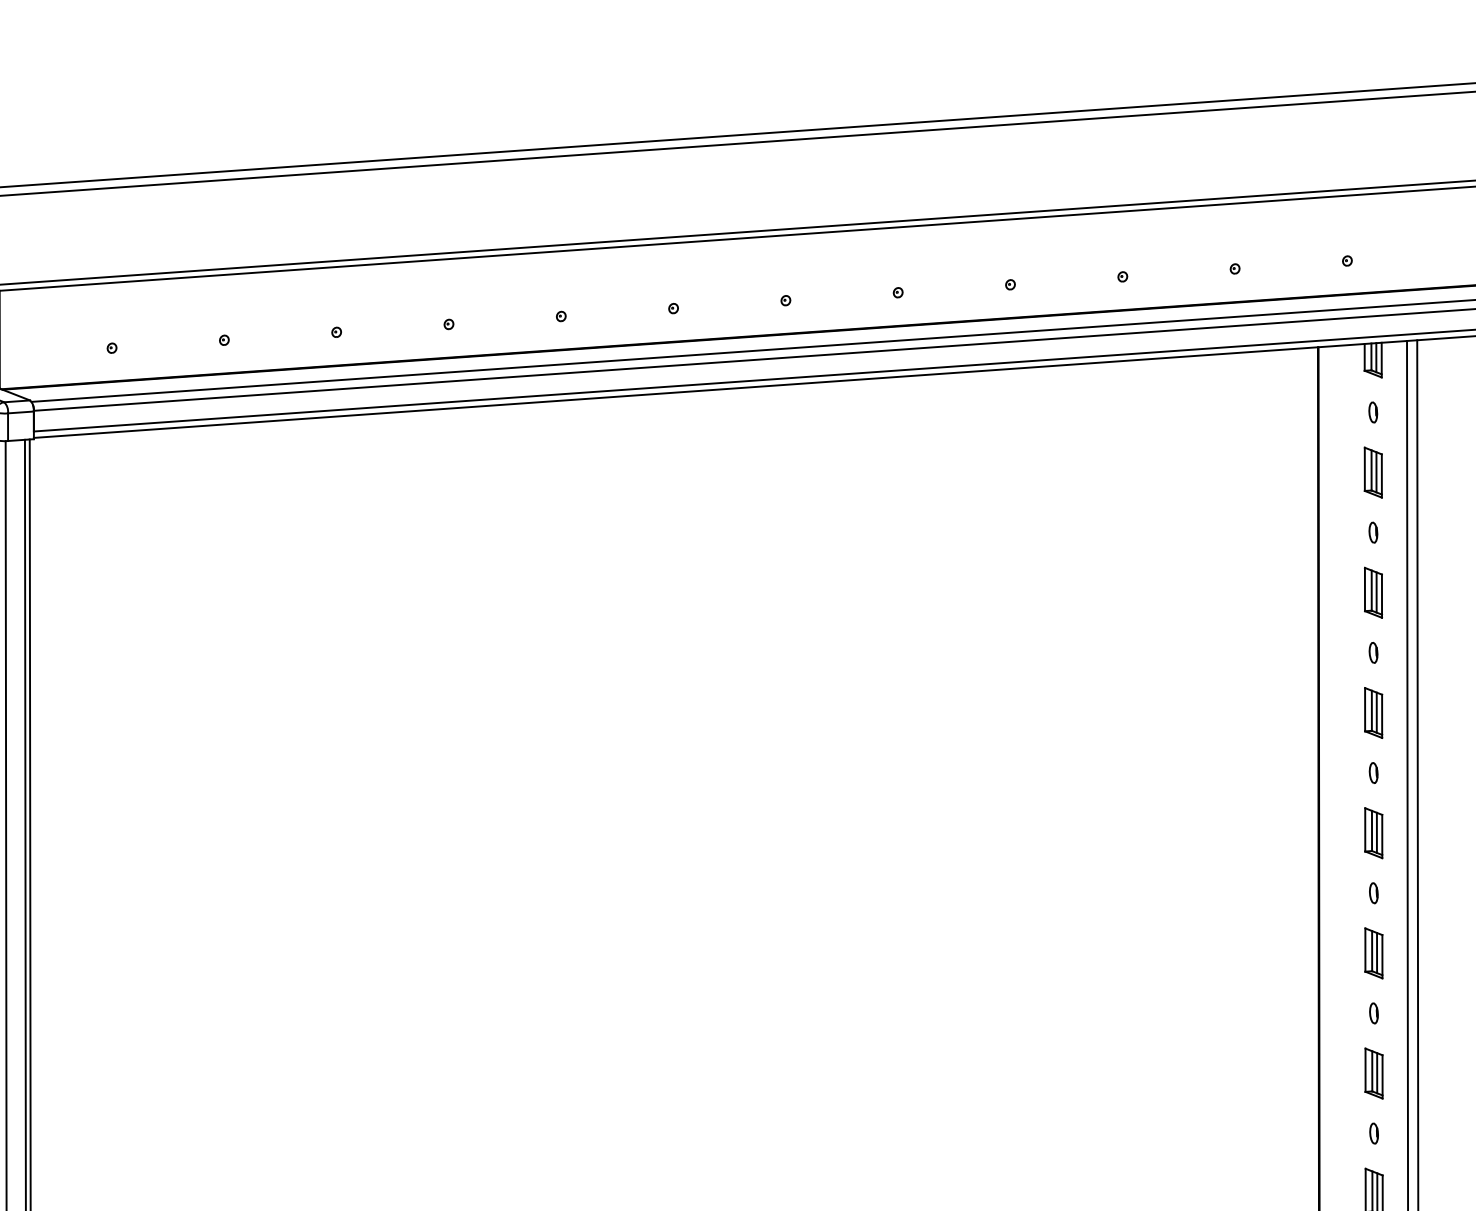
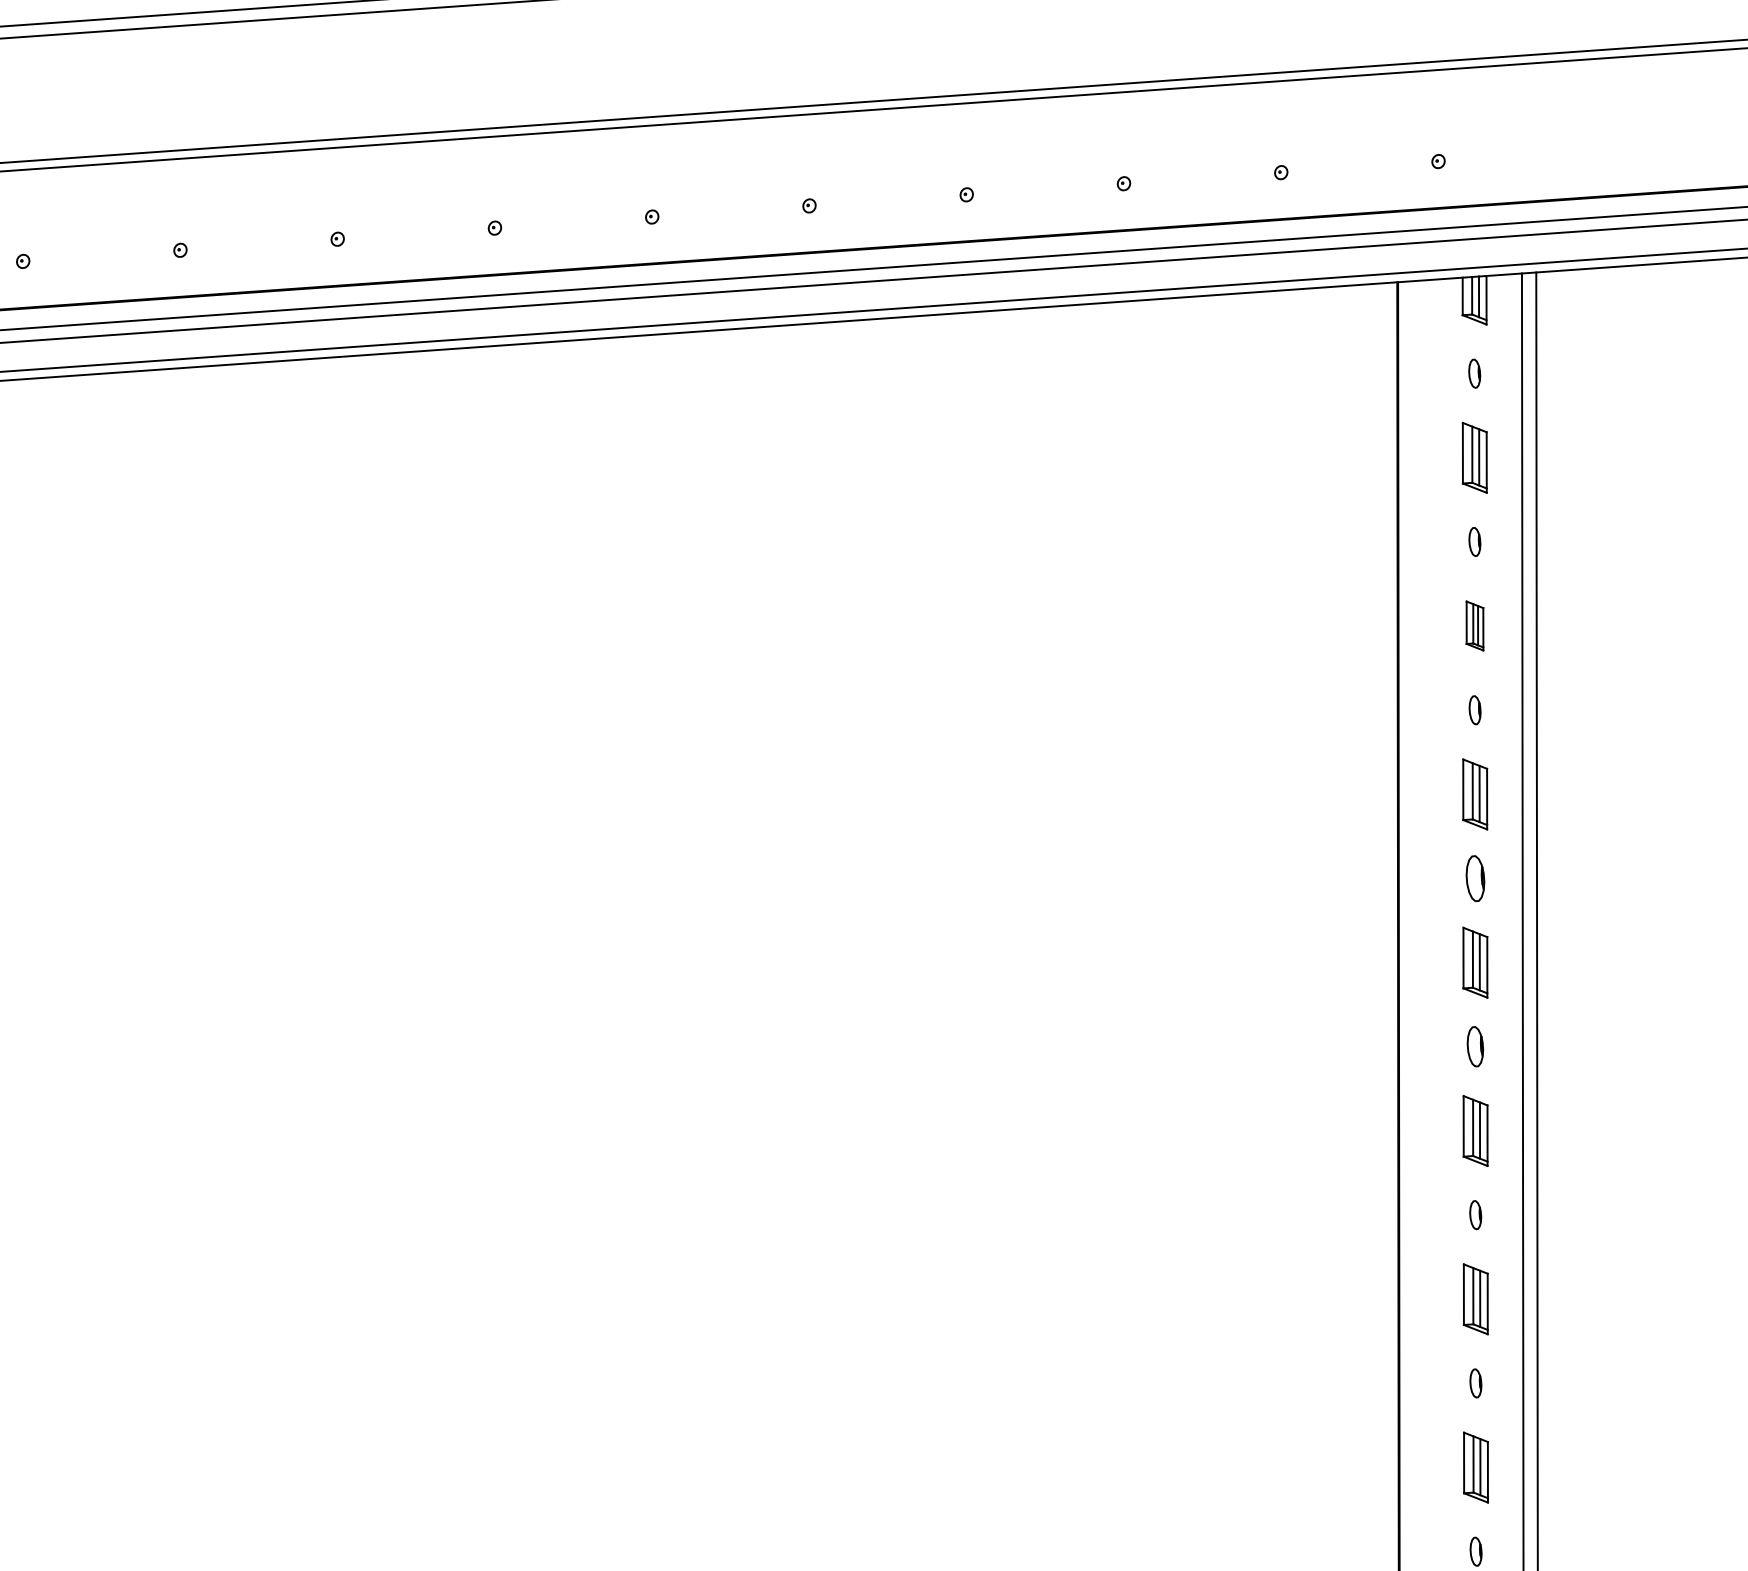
part: (1373, 592) -> (1475, 625), size x0.7
part: (1373, 772) -> (1475, 877), size x1.6
part: (1373, 893) -> (1475, 1047), size x1.4

